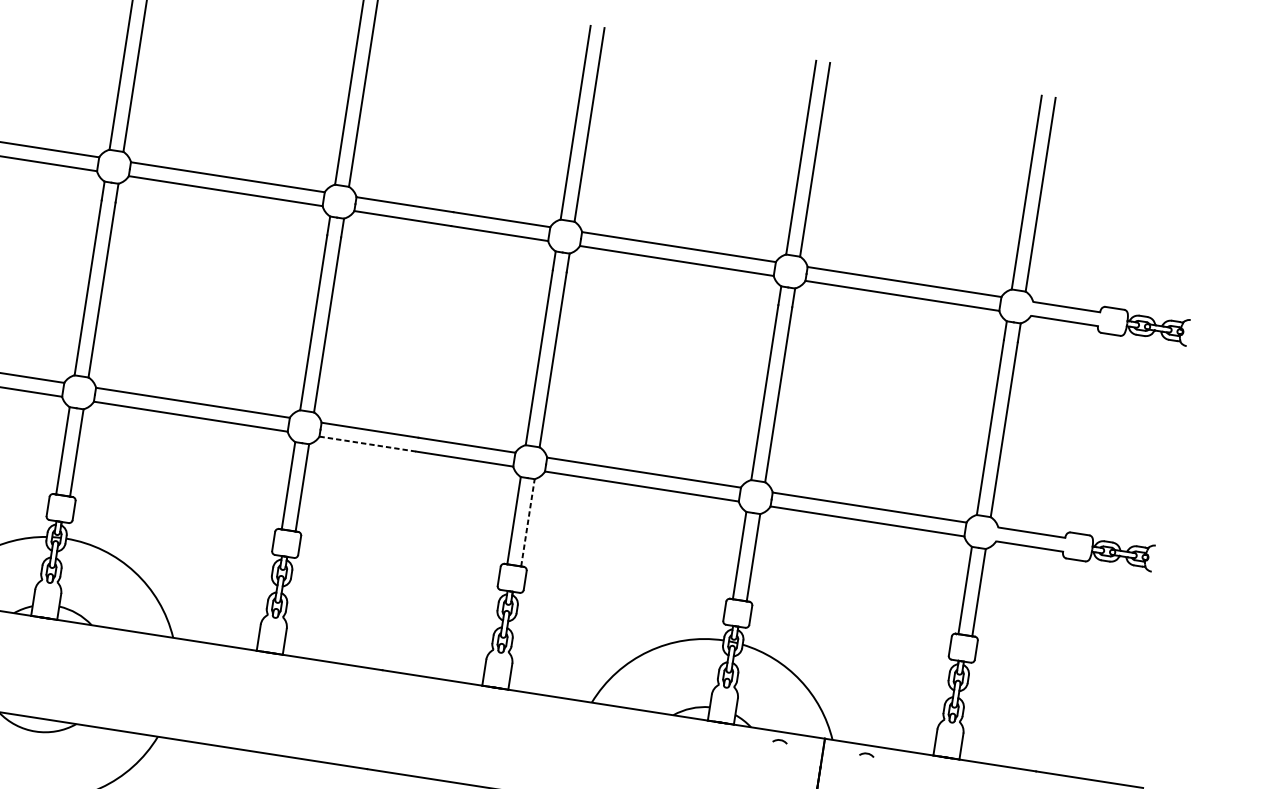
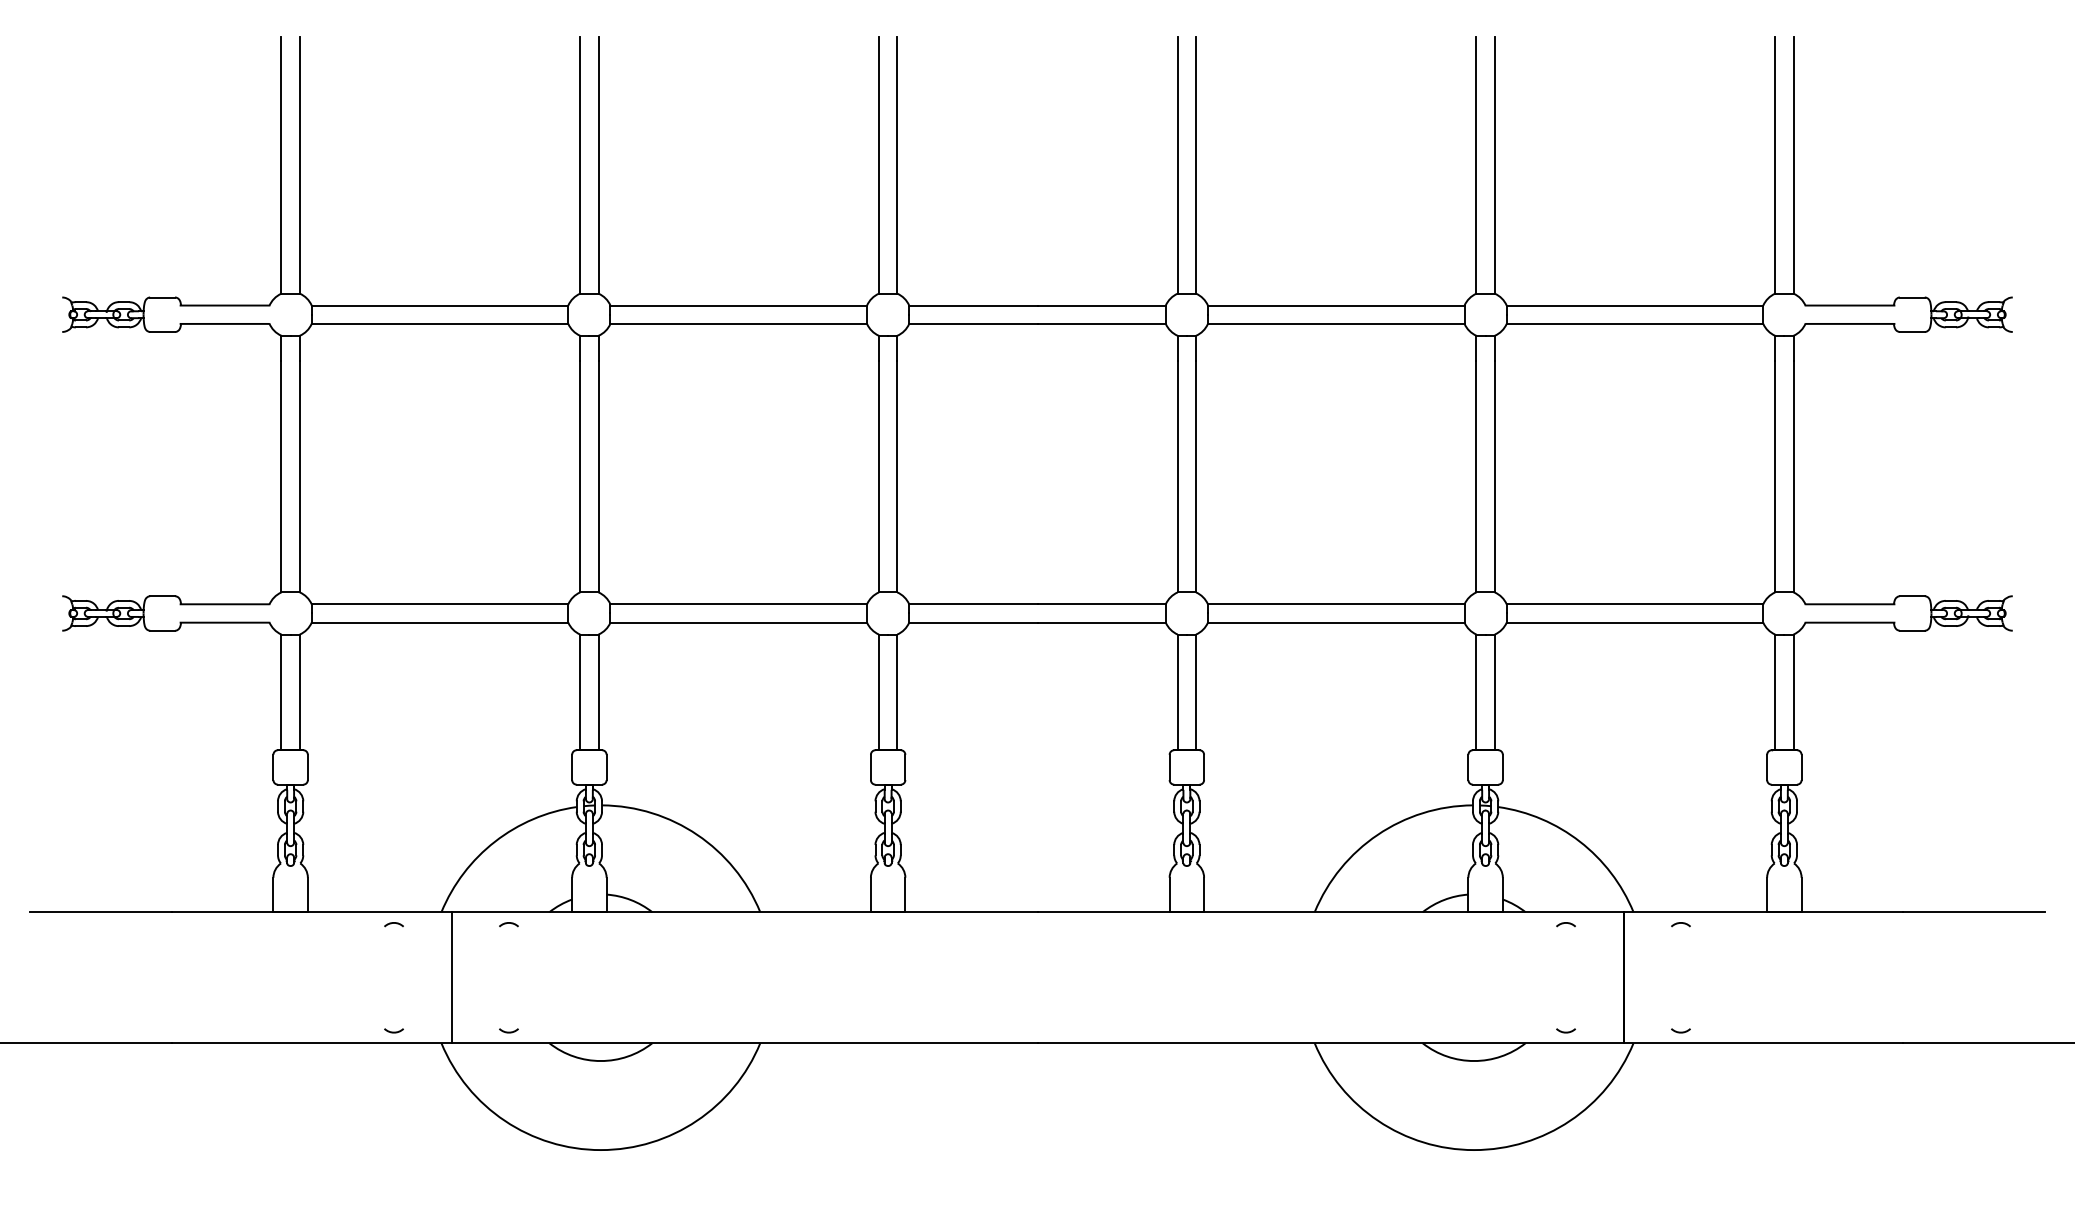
line: (368, 444) -> (973, 622), dashed -> solid
line: (528, 522) -> (1196, 692), dashed -> solid

